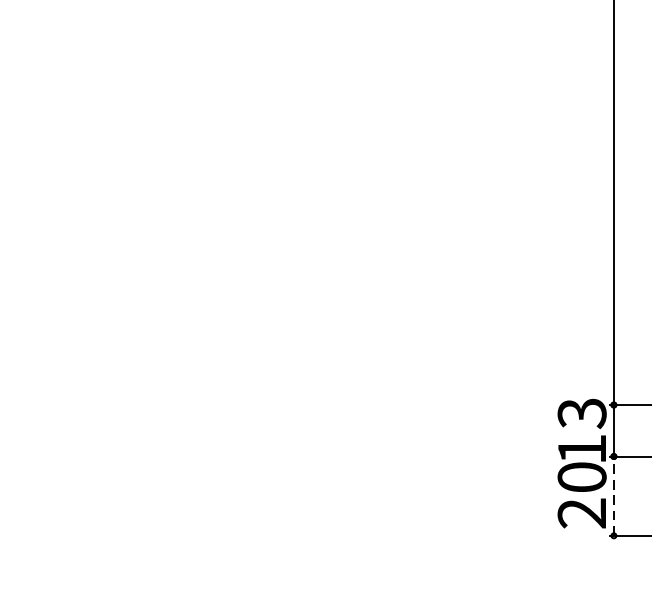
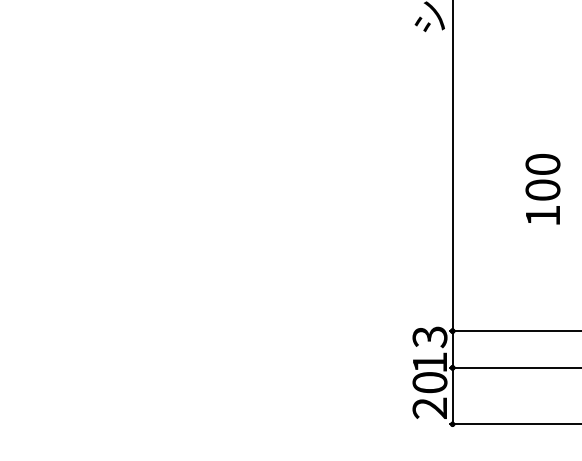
line: (613, 495) -> (452, 395), dashed -> solid

